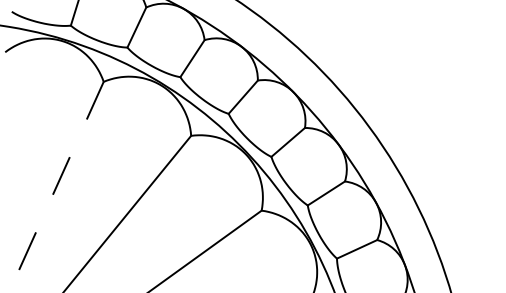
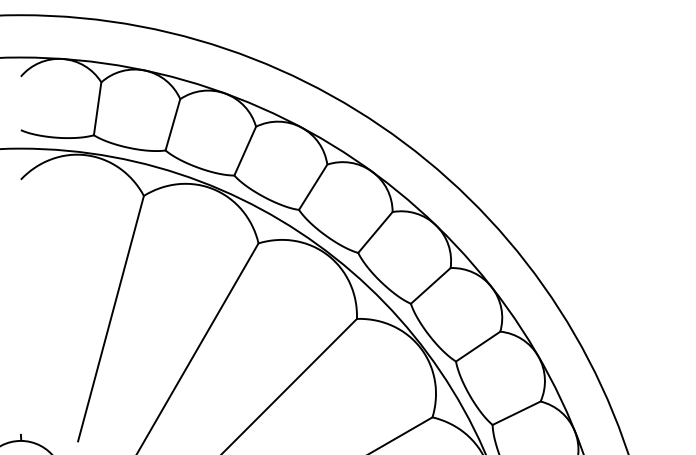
line: (60, 178) -> (110, 319), dashed -> solid

